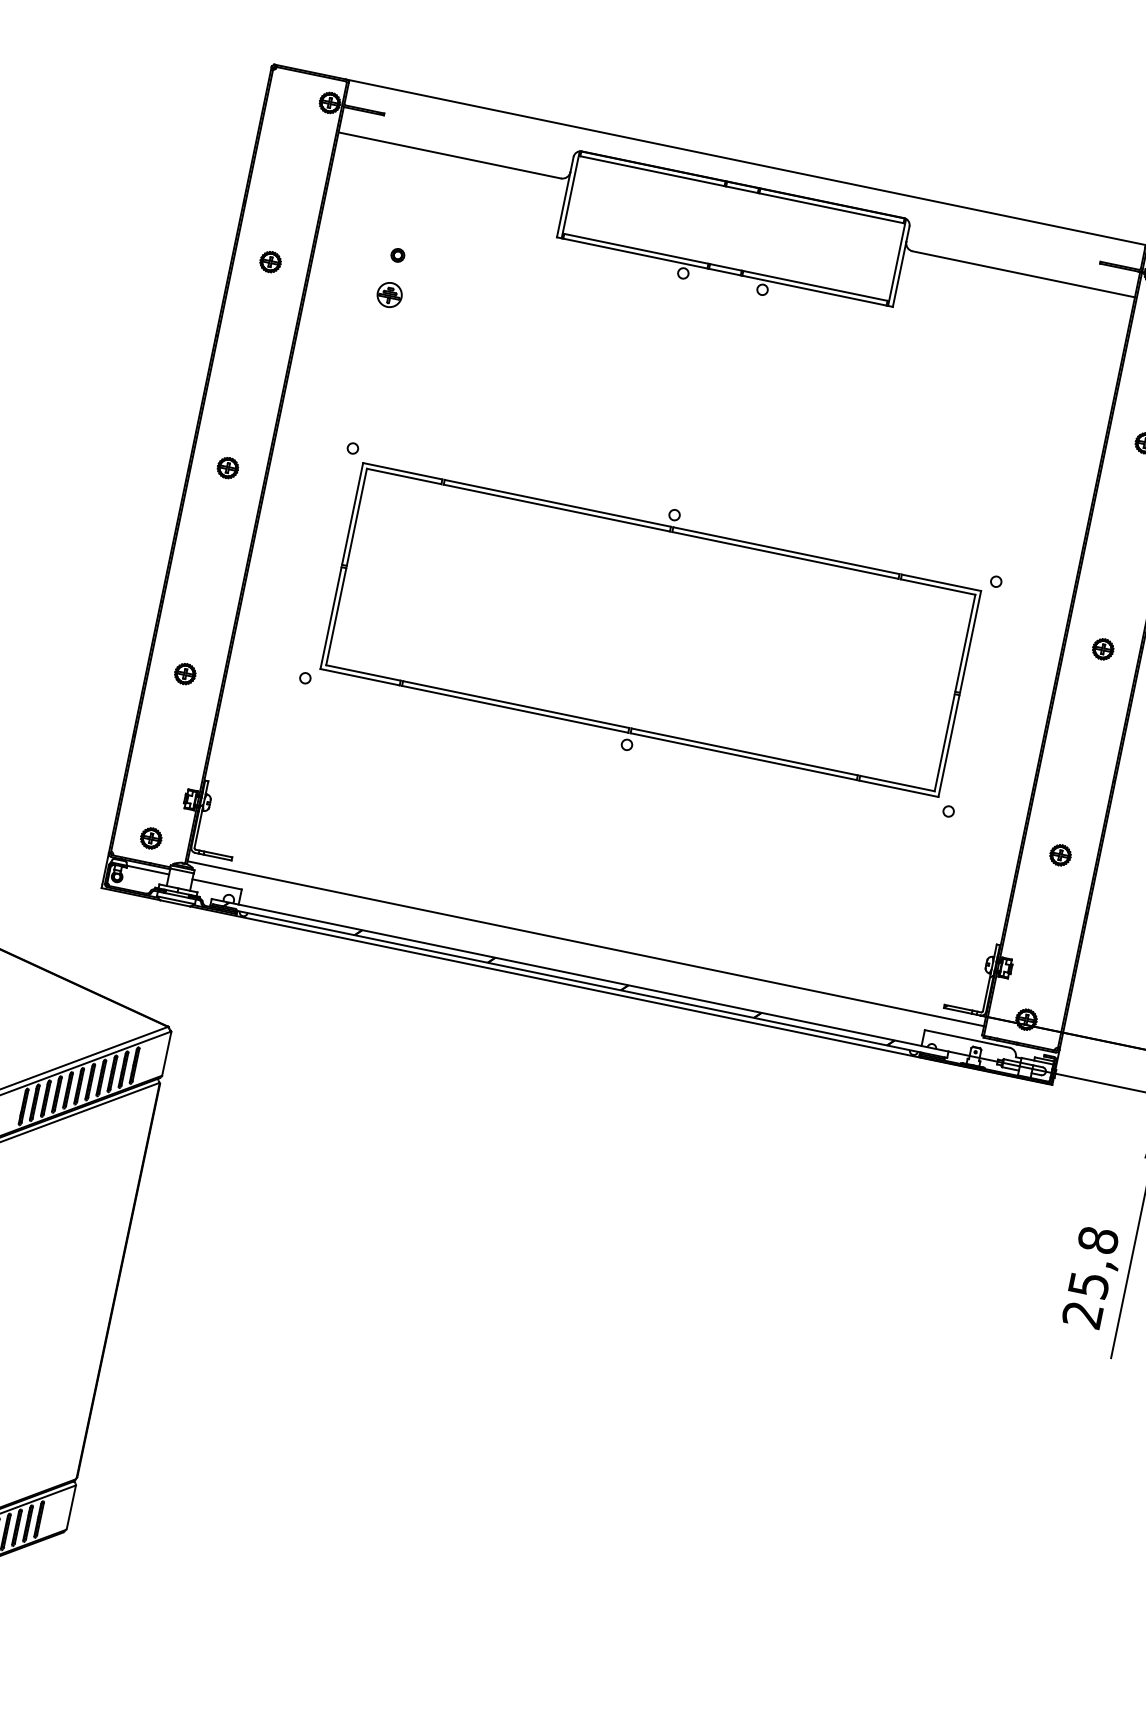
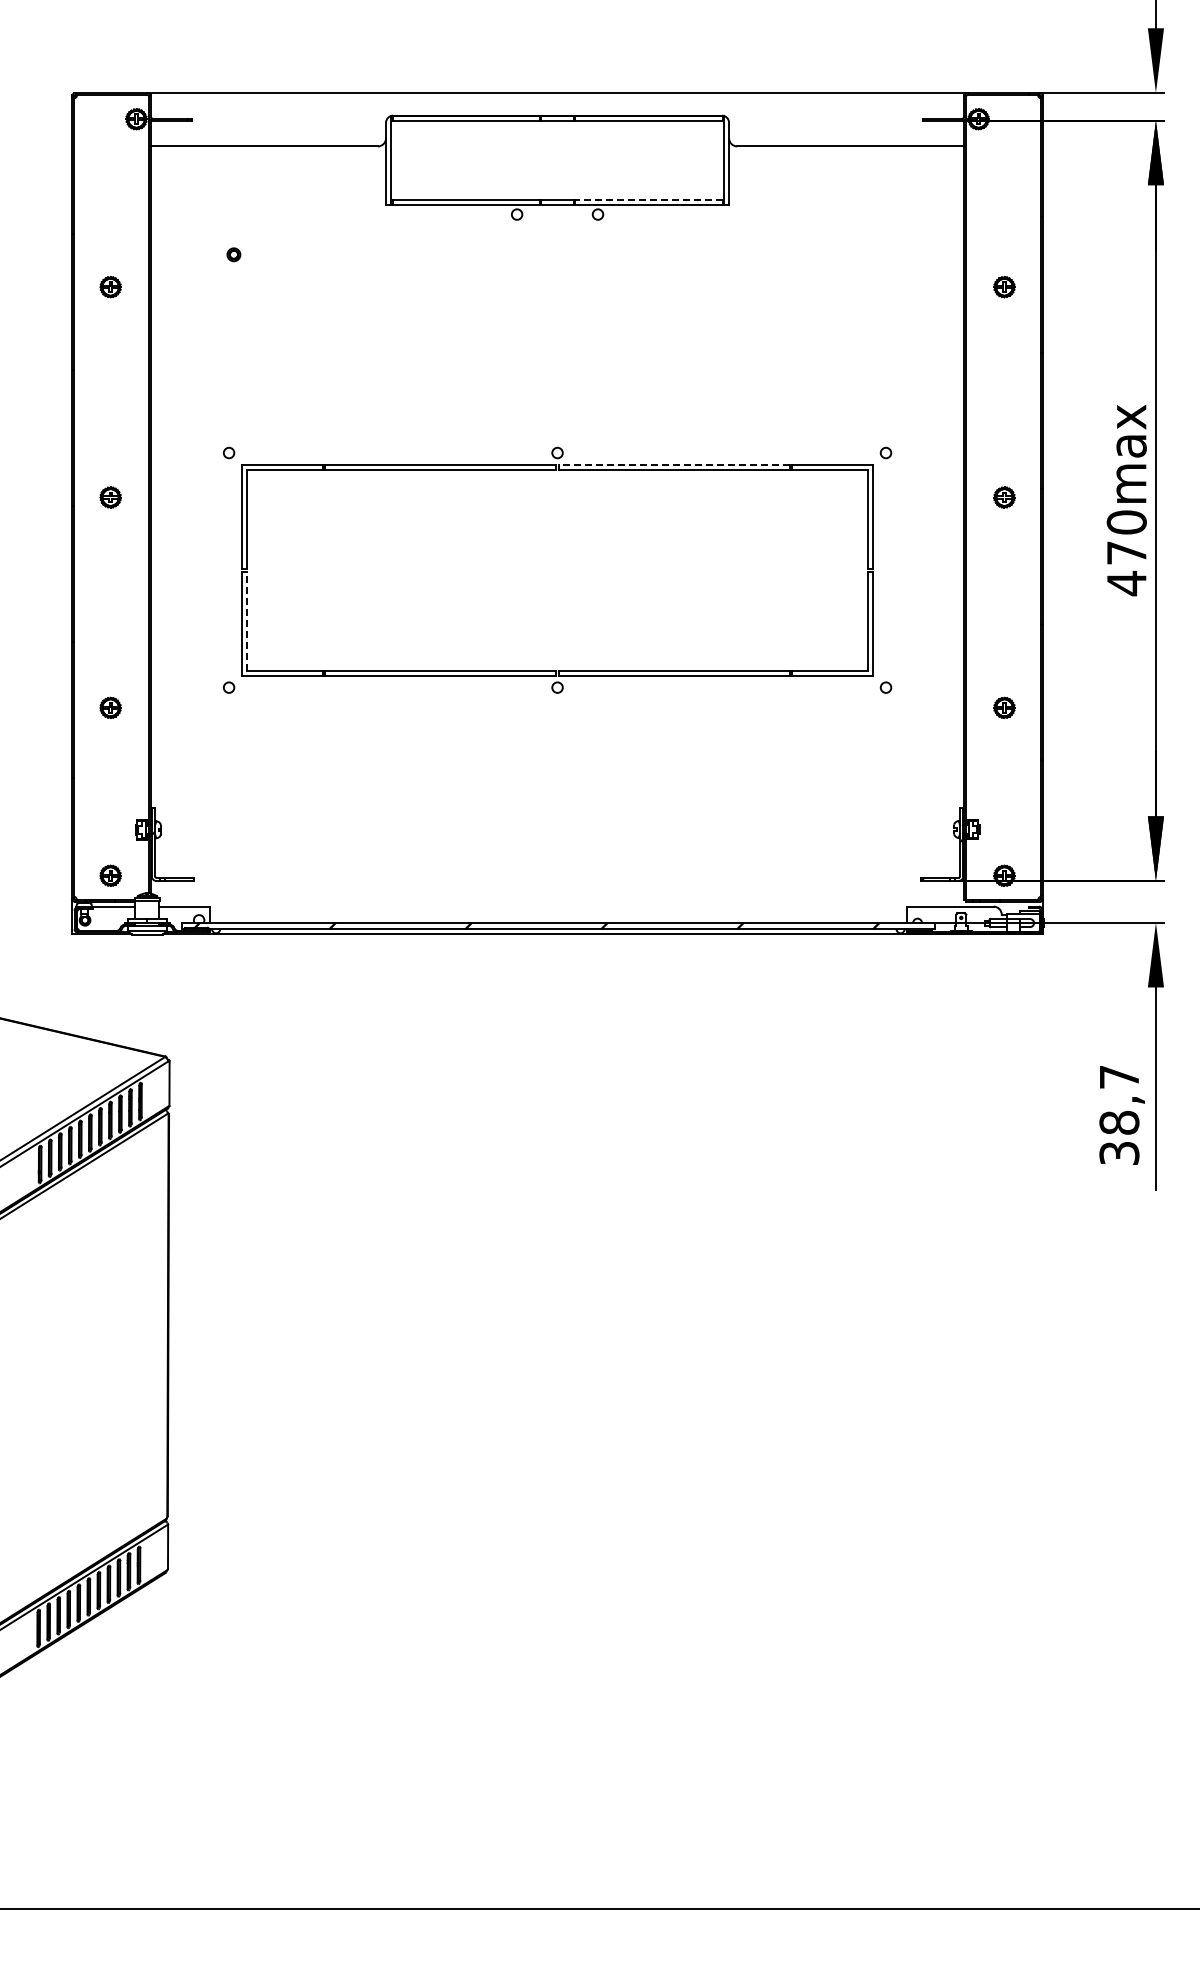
line: (814, 286) -> (648, 200), solid -> dashed
part: (389, 295) -> (233, 295), removed
line: (785, 550) -> (673, 465), solid -> dashed
line: (335, 617) -> (246, 621), solid -> dashed
line: (585, 943) -> (557, 890), removed
text: (1090, 1276) -> (1119, 1114), 25,8 -> 38,7

